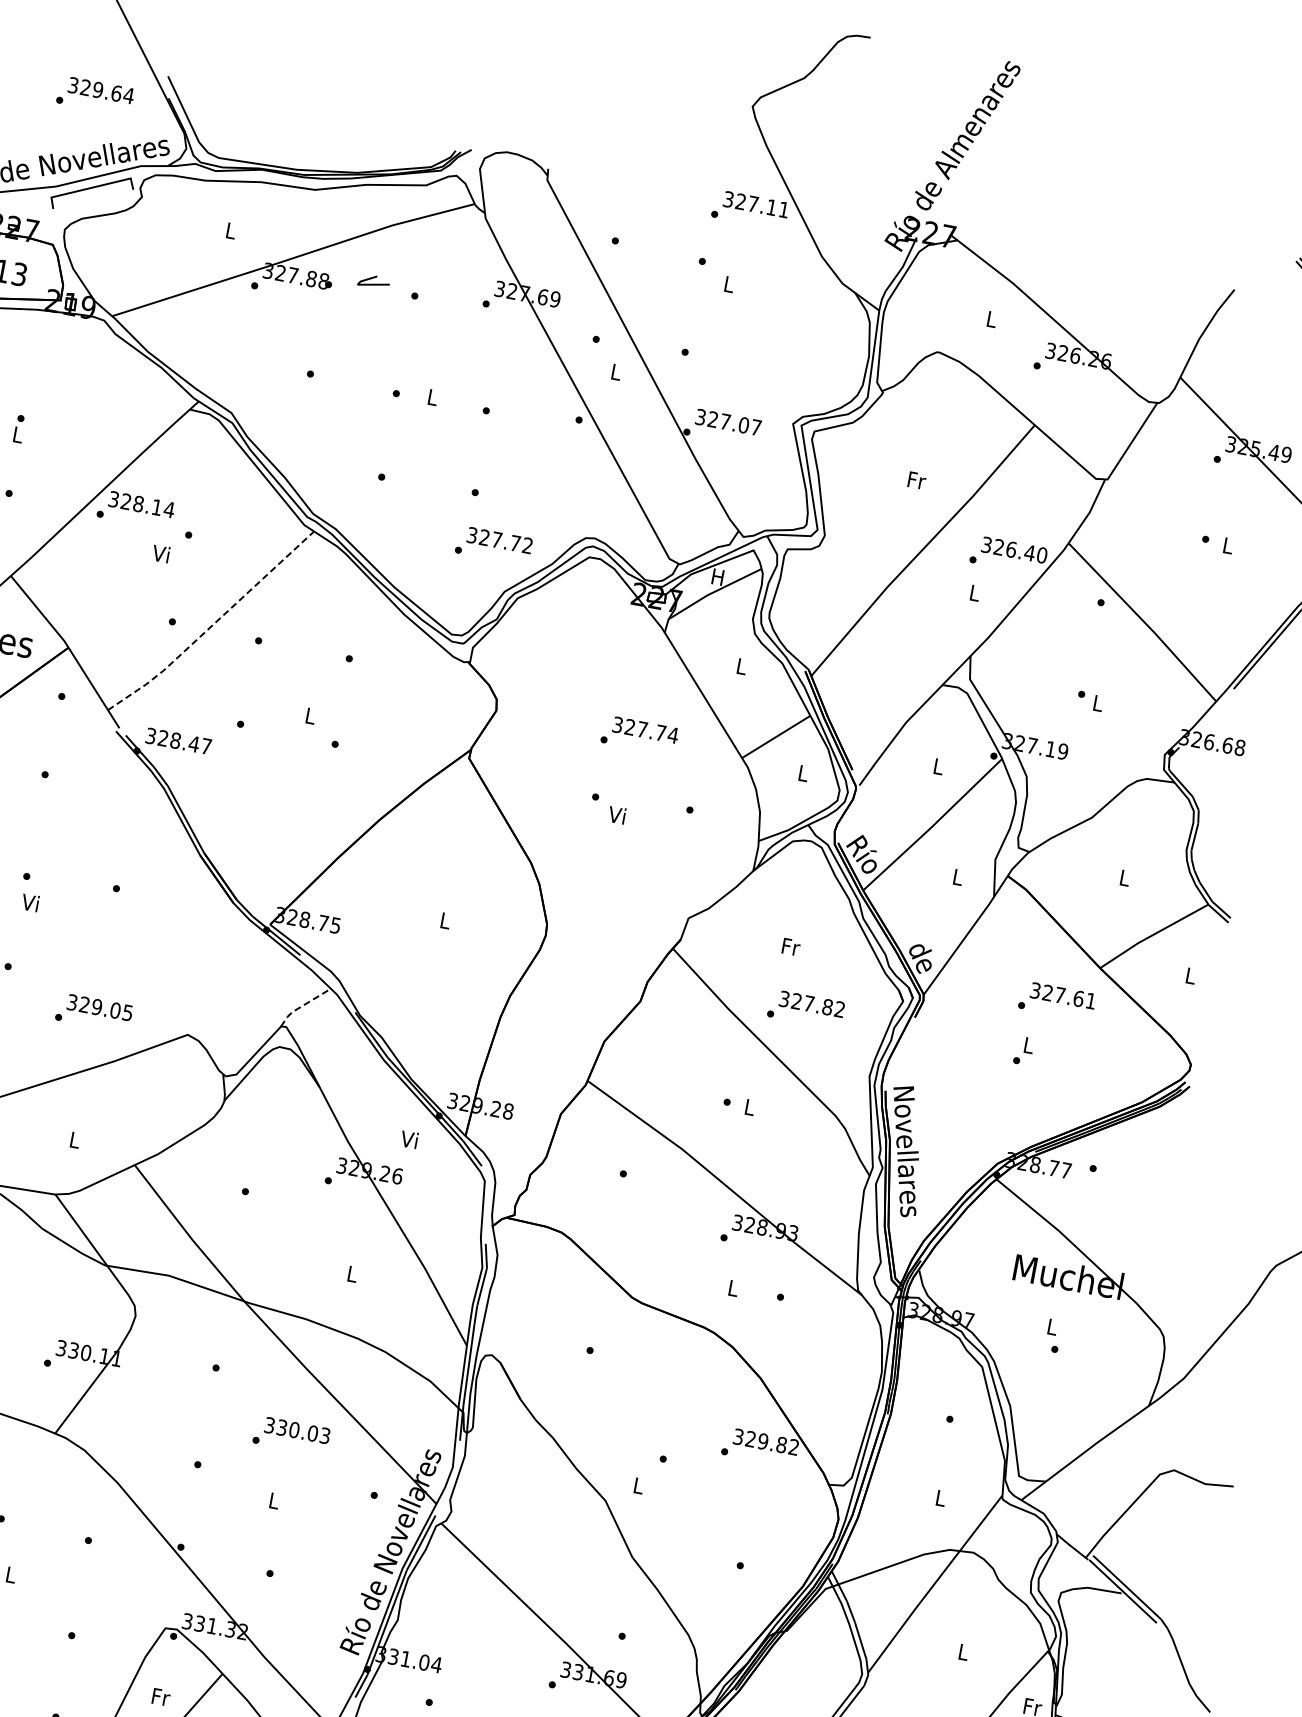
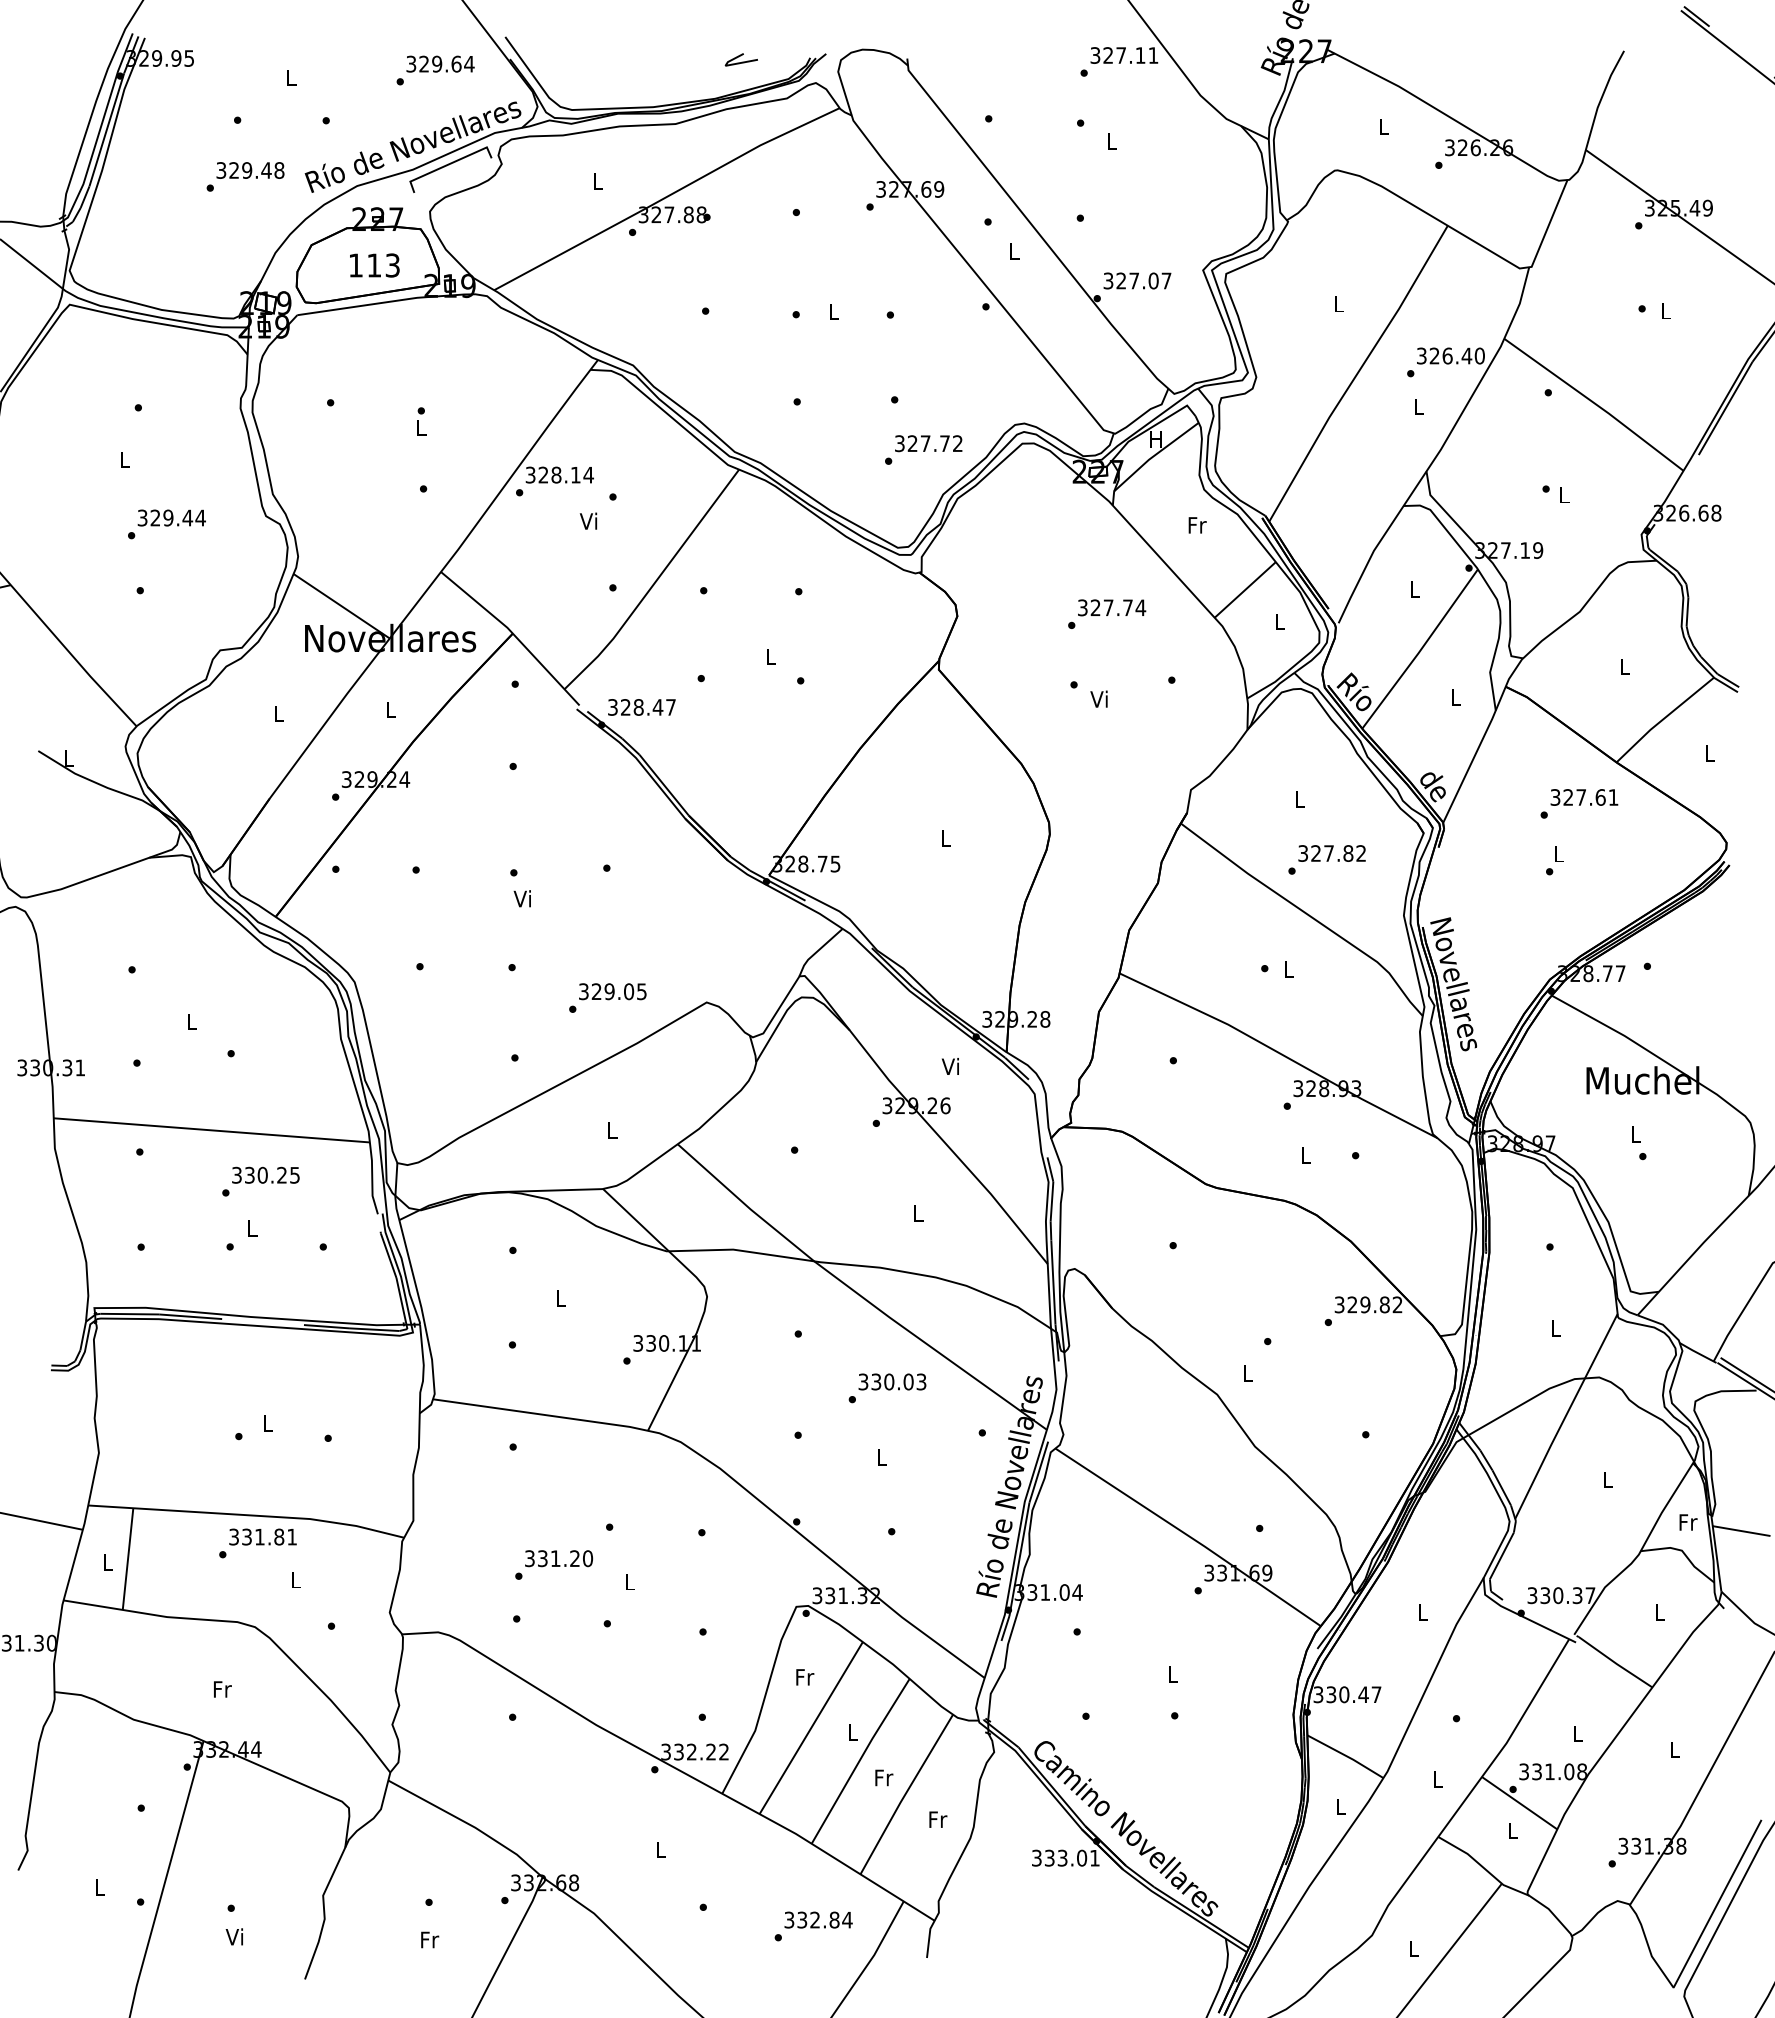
line: (372, 279) -> (739, 57), moved
text: (917, 481) -> (1339, 304), Fr -> L
line: (212, 625) -> (654, 583), dashed -> solid
text: (742, 666) -> (1197, 525), L -> Fr
text: (791, 947) -> (1300, 799), Fr -> L
line: (302, 1005) -> (817, 951), dashed -> solid

